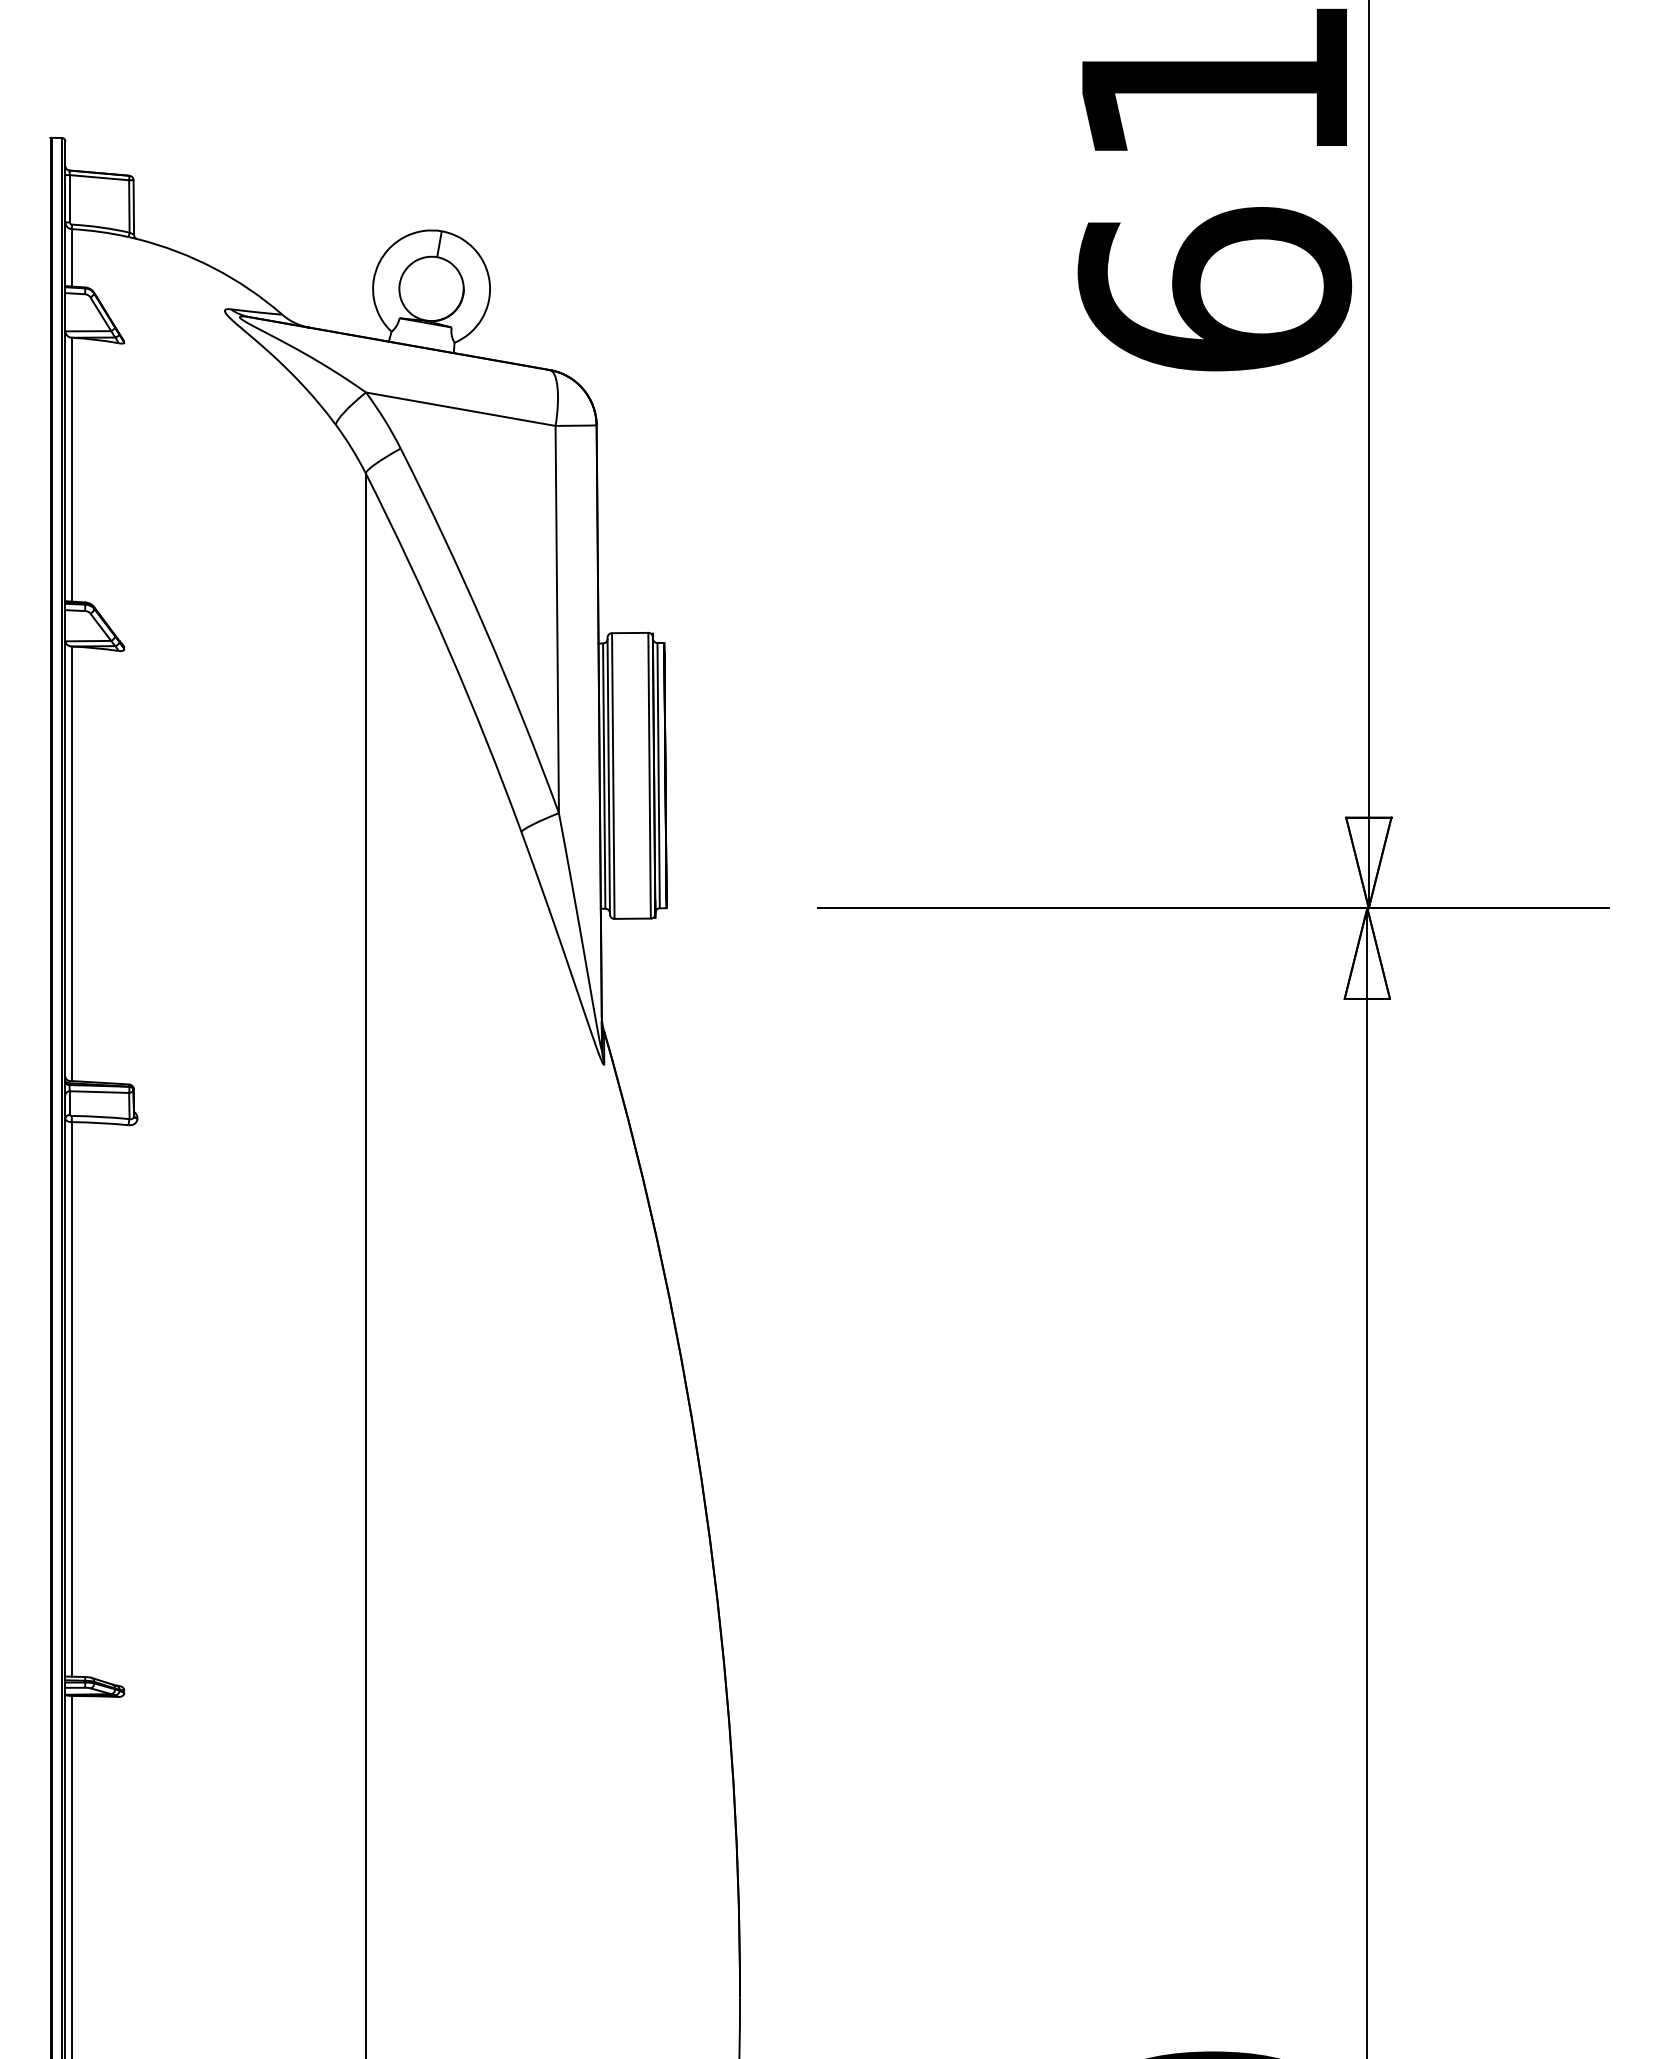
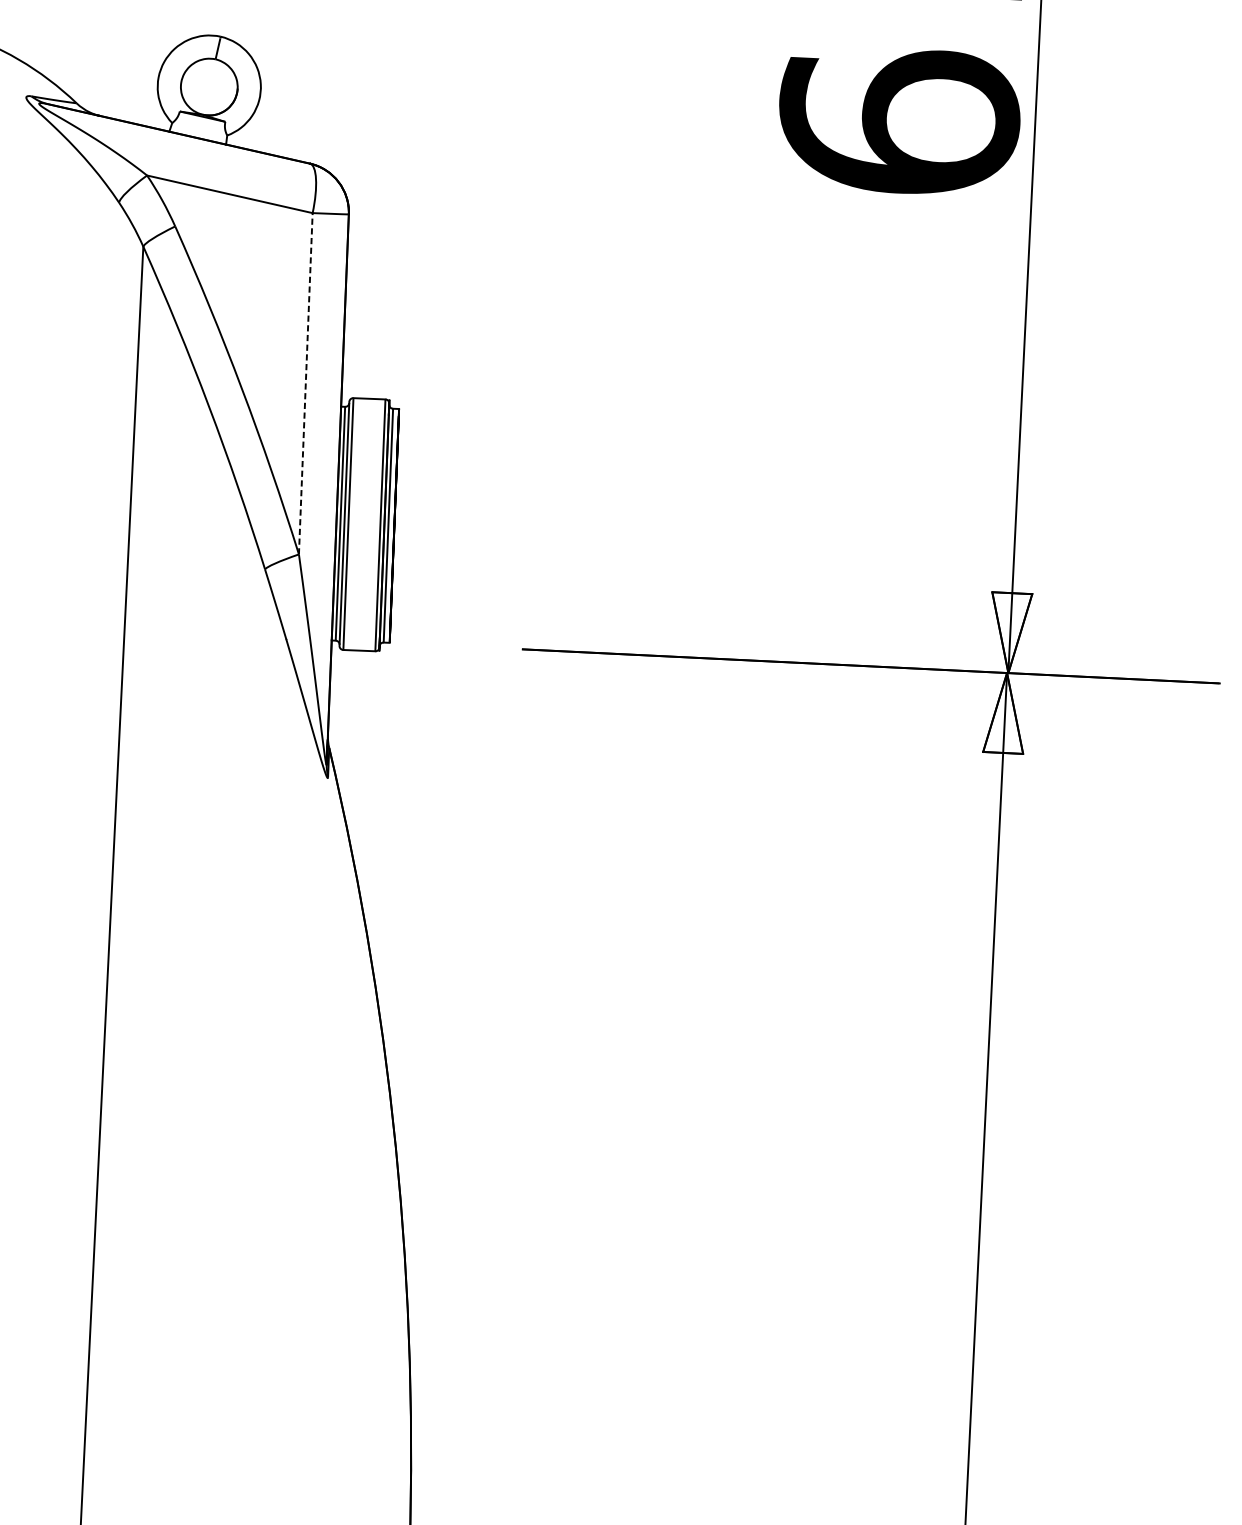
line: (557, 619) -> (306, 383), solid -> dashed

